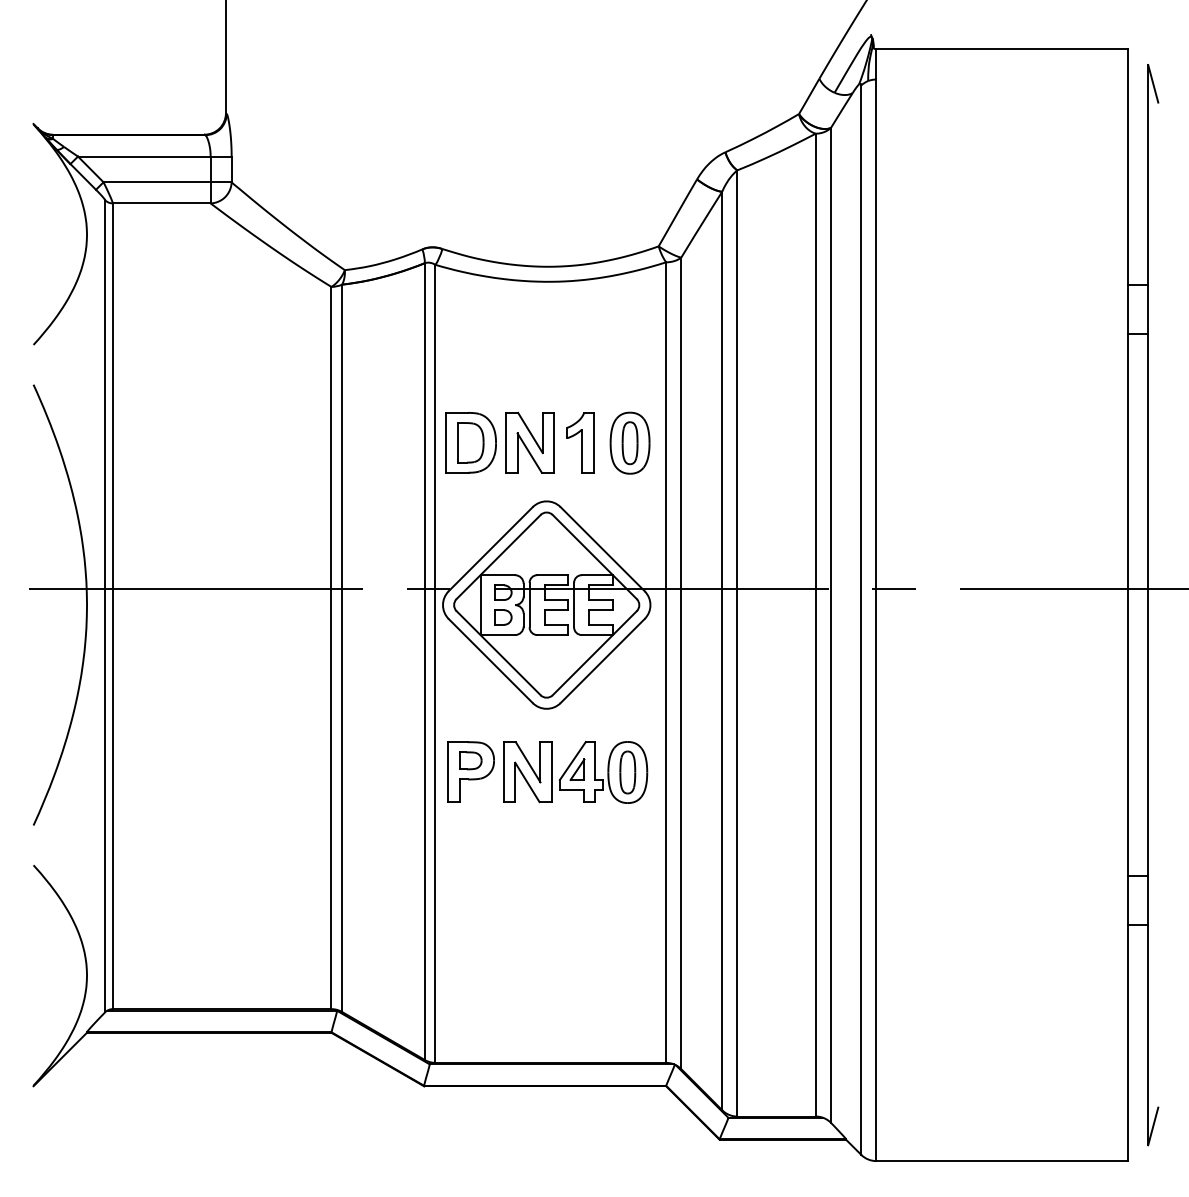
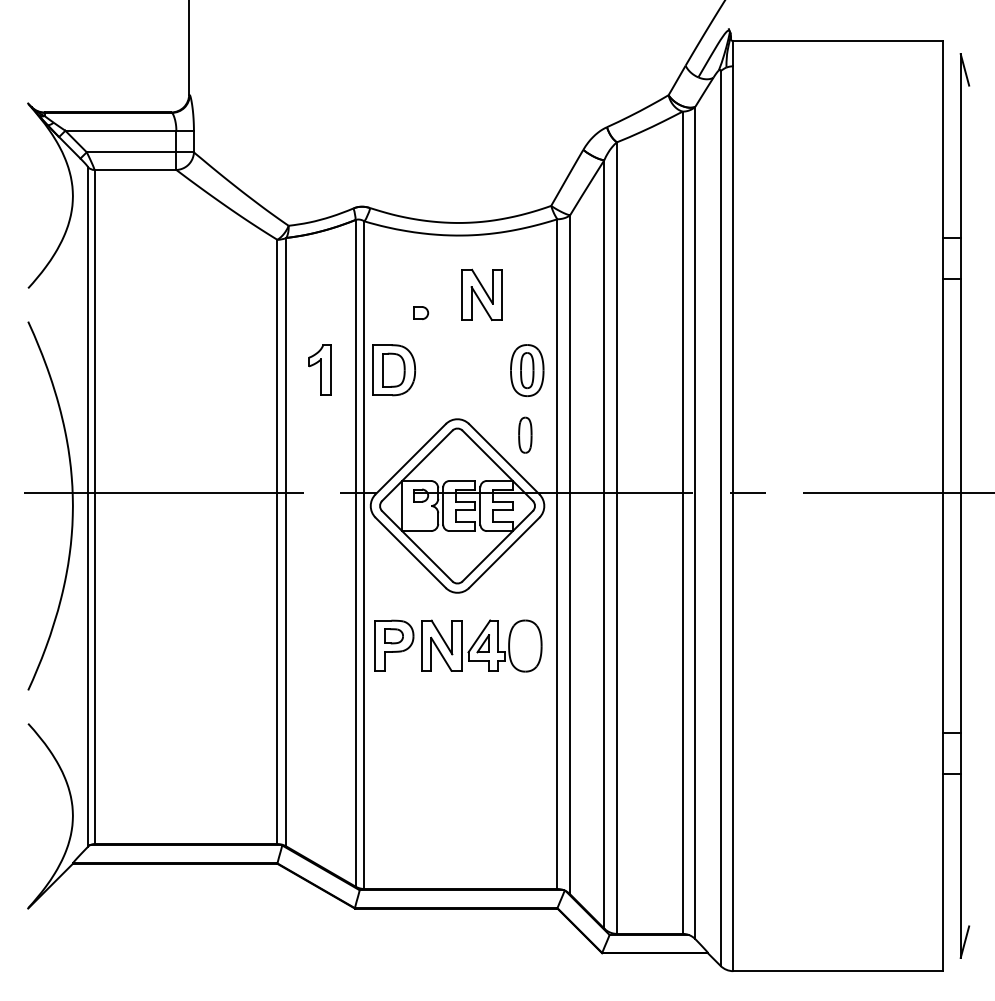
part: (529, 442) -> (481, 294), moved
part: (580, 442) -> (320, 369), moved
part: (503, 617) -> (421, 313), moved
part: (627, 772) -> (525, 435), moved

